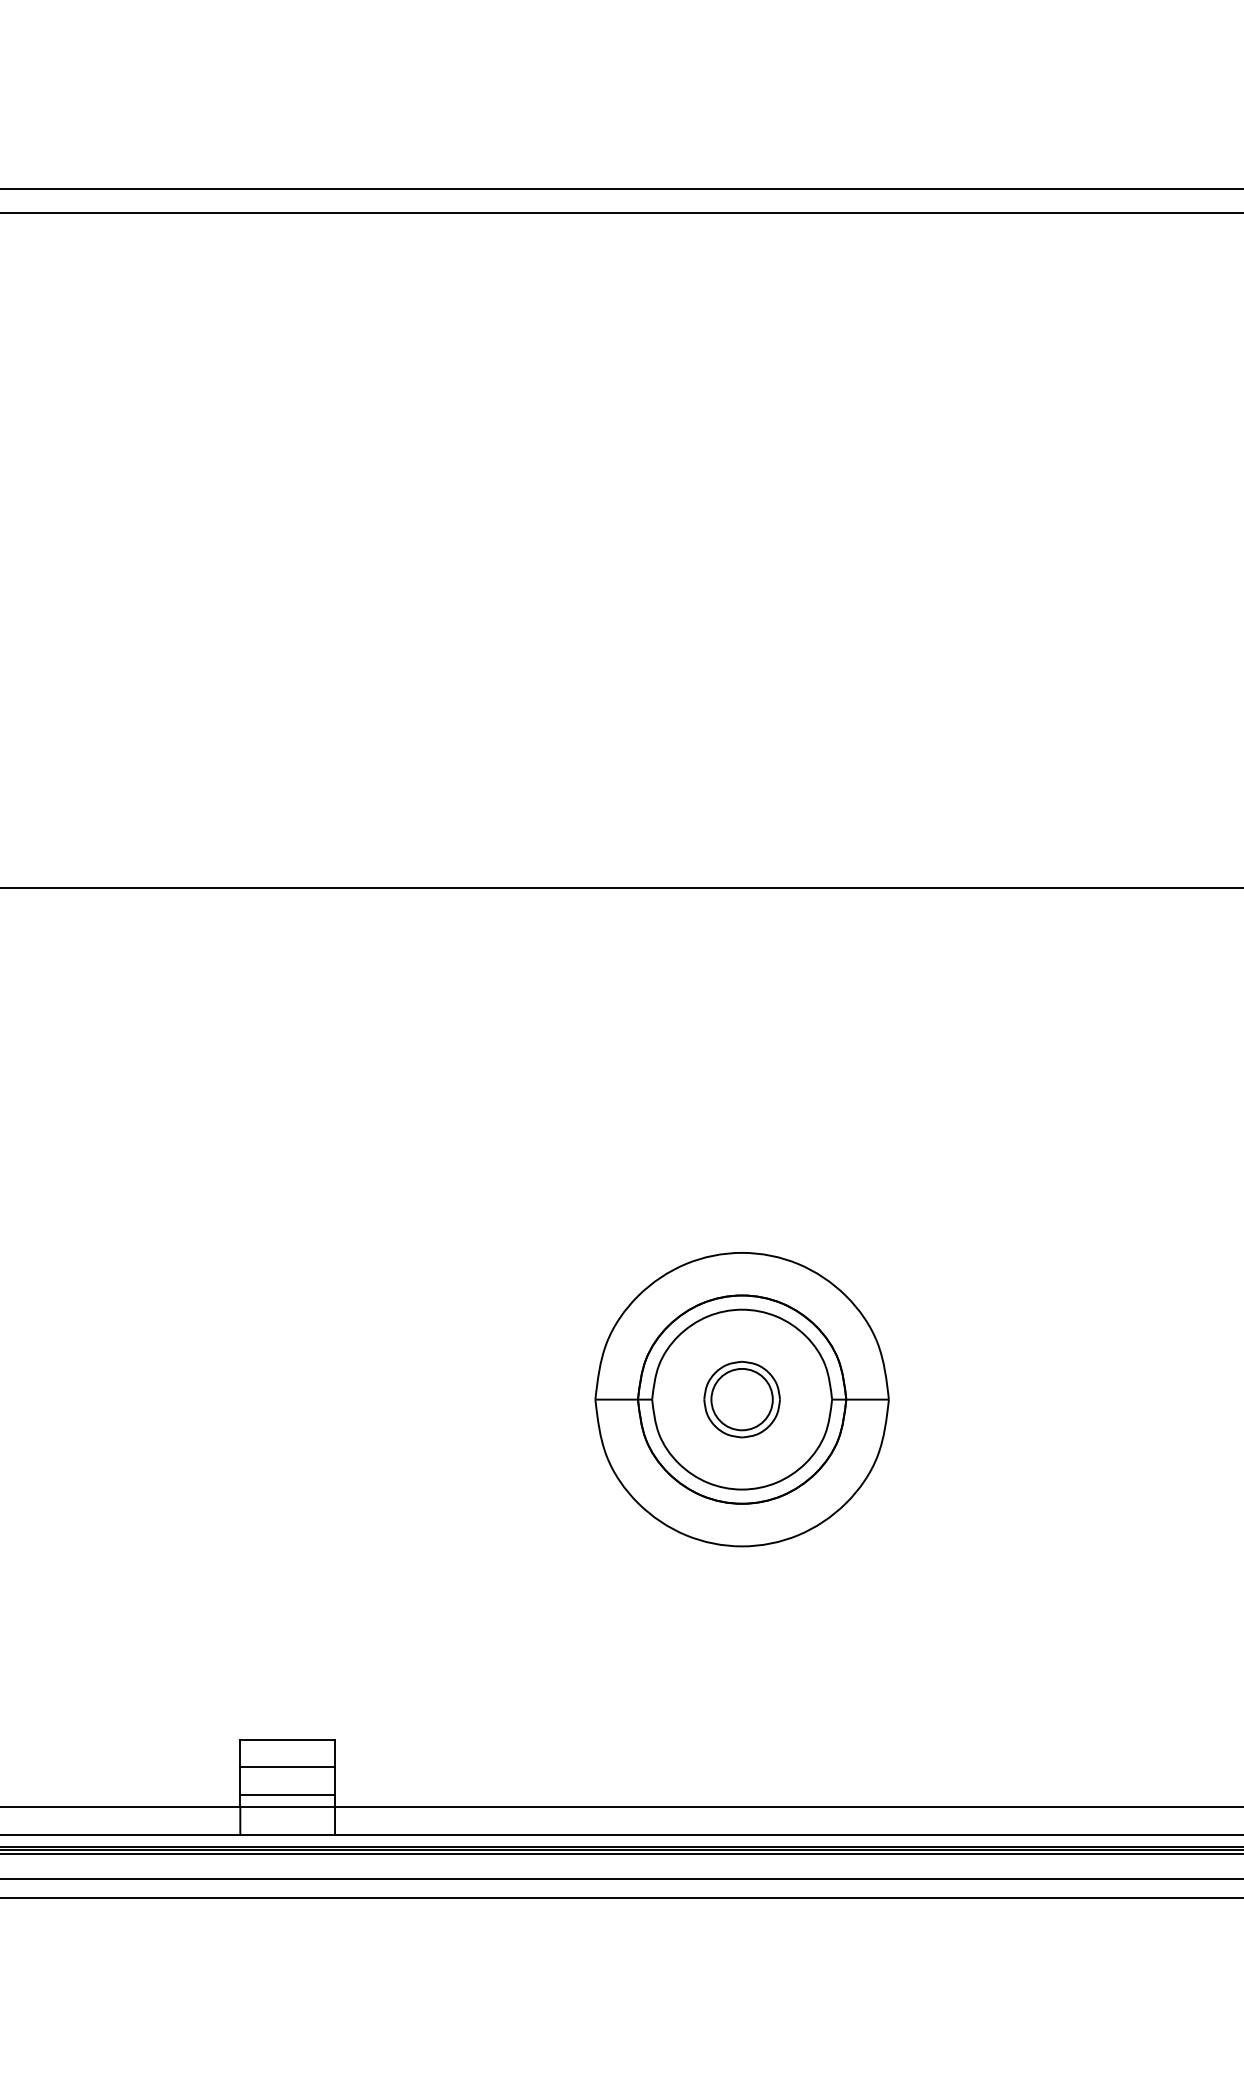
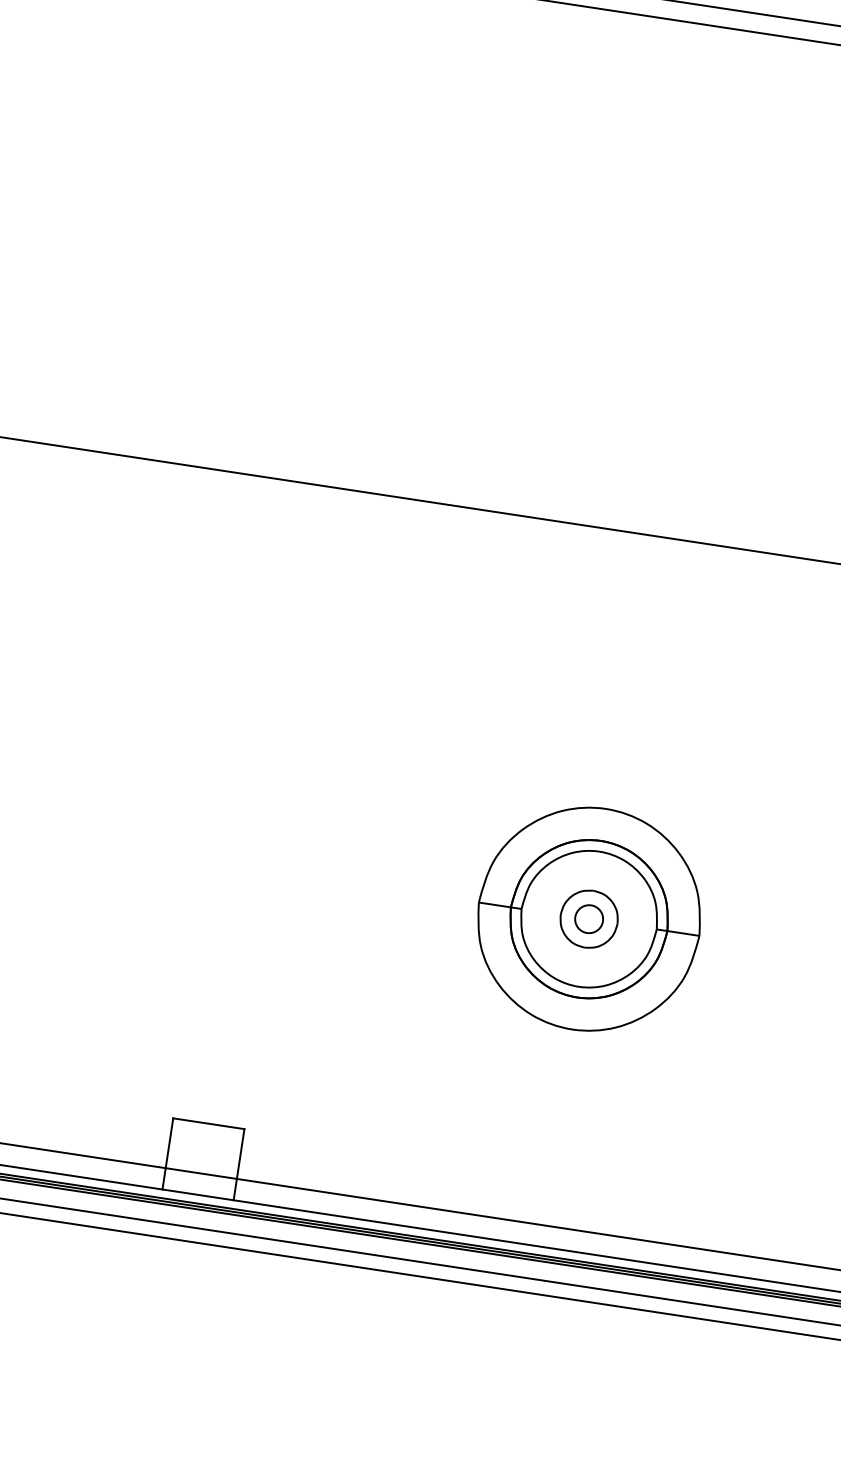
circle: (741, 1399) -> (588, 919), size x0.6
line: (287, 1766) -> (205, 1143), removed
line: (287, 1795) -> (202, 1165), removed

